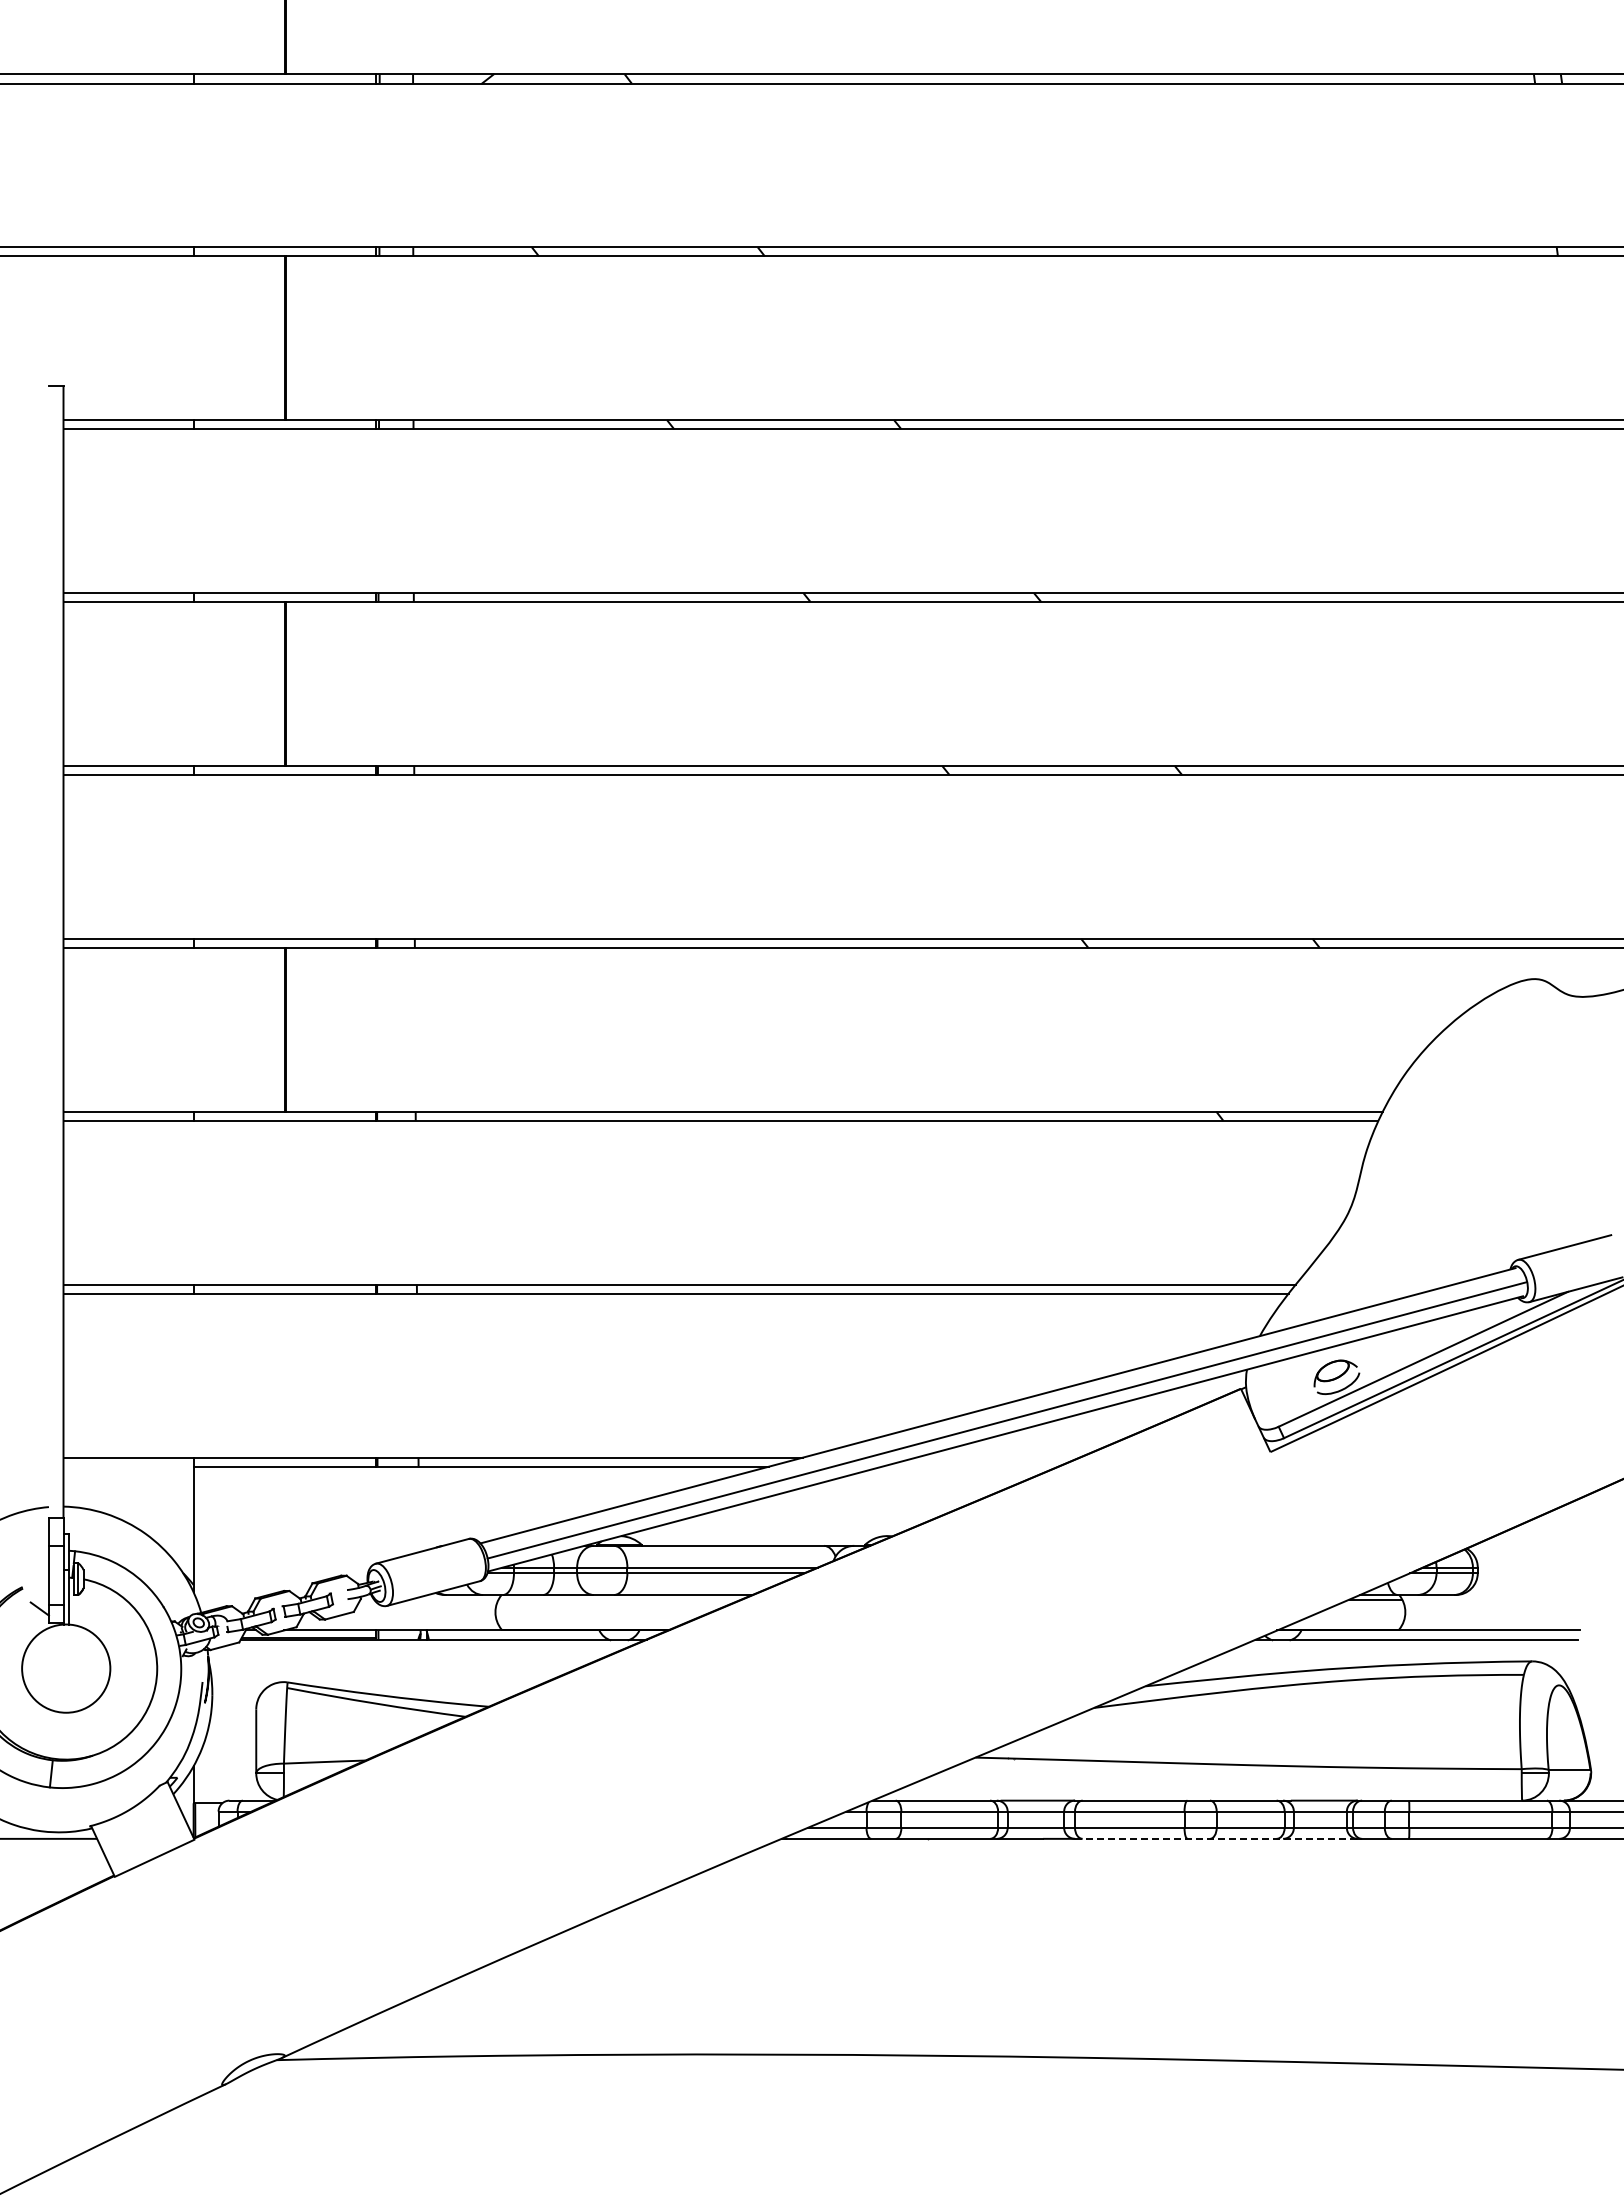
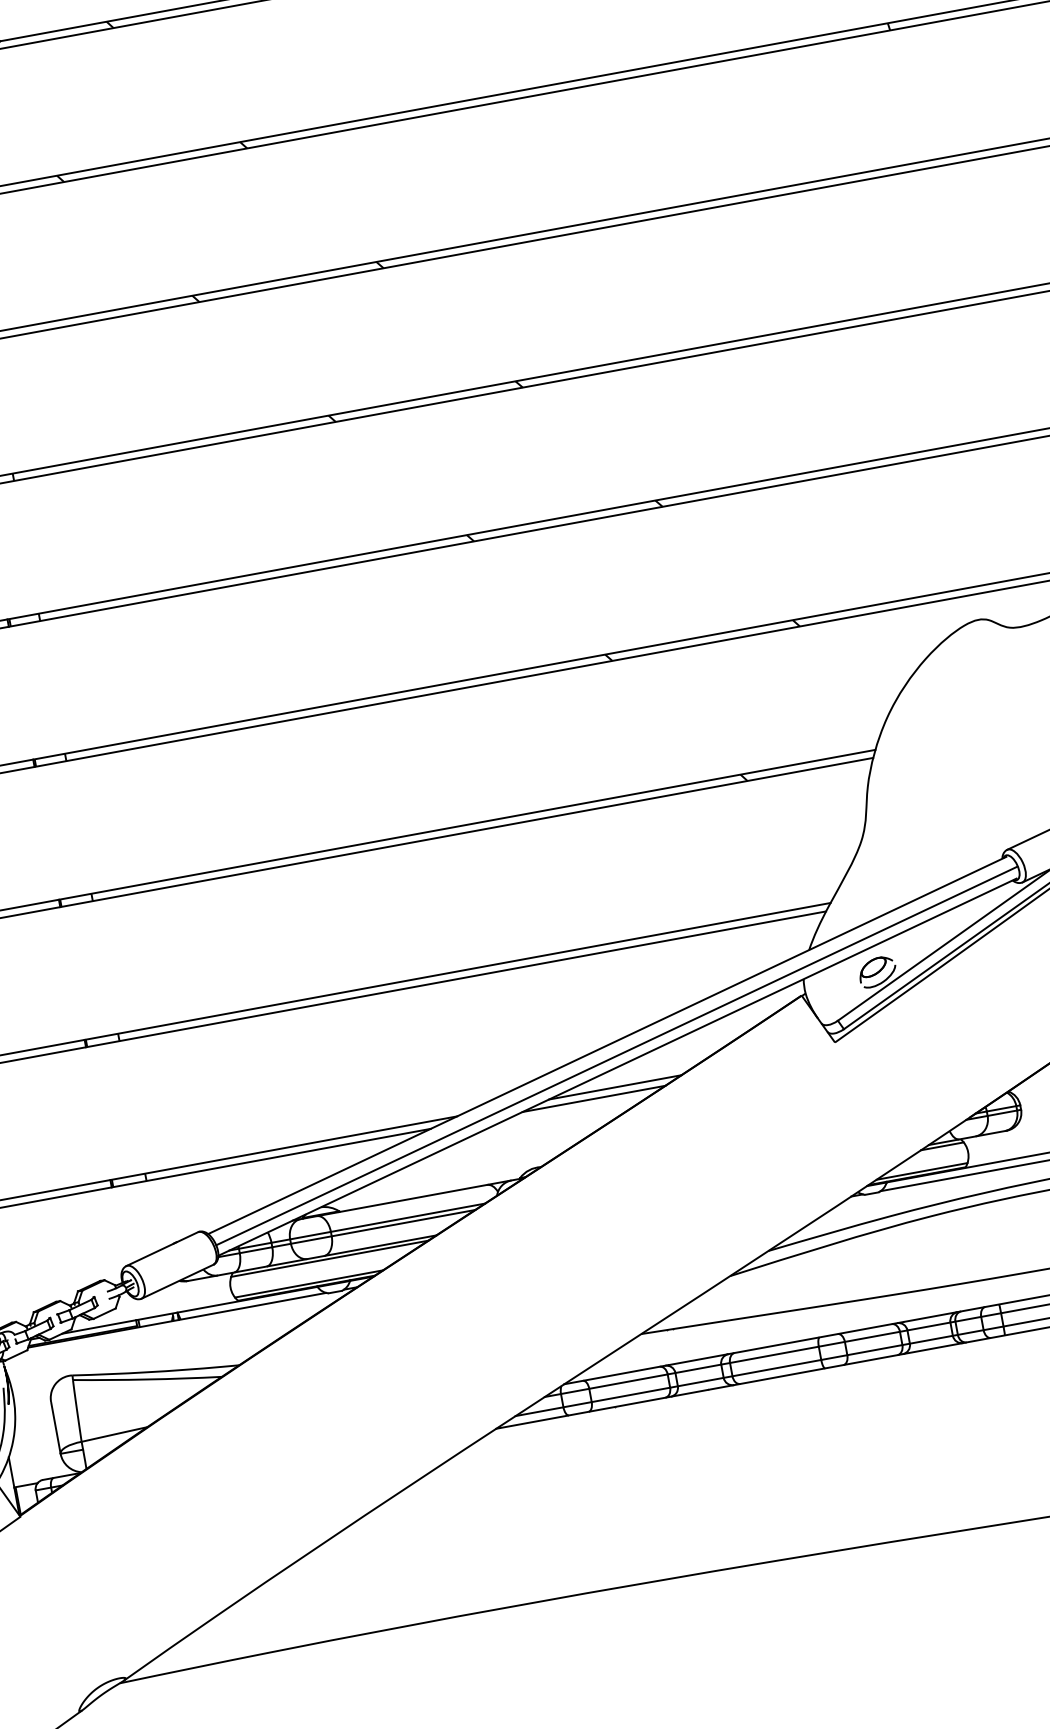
line: (998, 1457) -> (615, 1087), added
line: (970, 1466) -> (593, 1098), added
line: (619, 1599) -> (329, 1258), added
line: (589, 1625) -> (308, 1284), added
line: (1346, 1625) -> (922, 1171), added
line: (1216, 1838) -> (848, 1363), dashed -> solid

